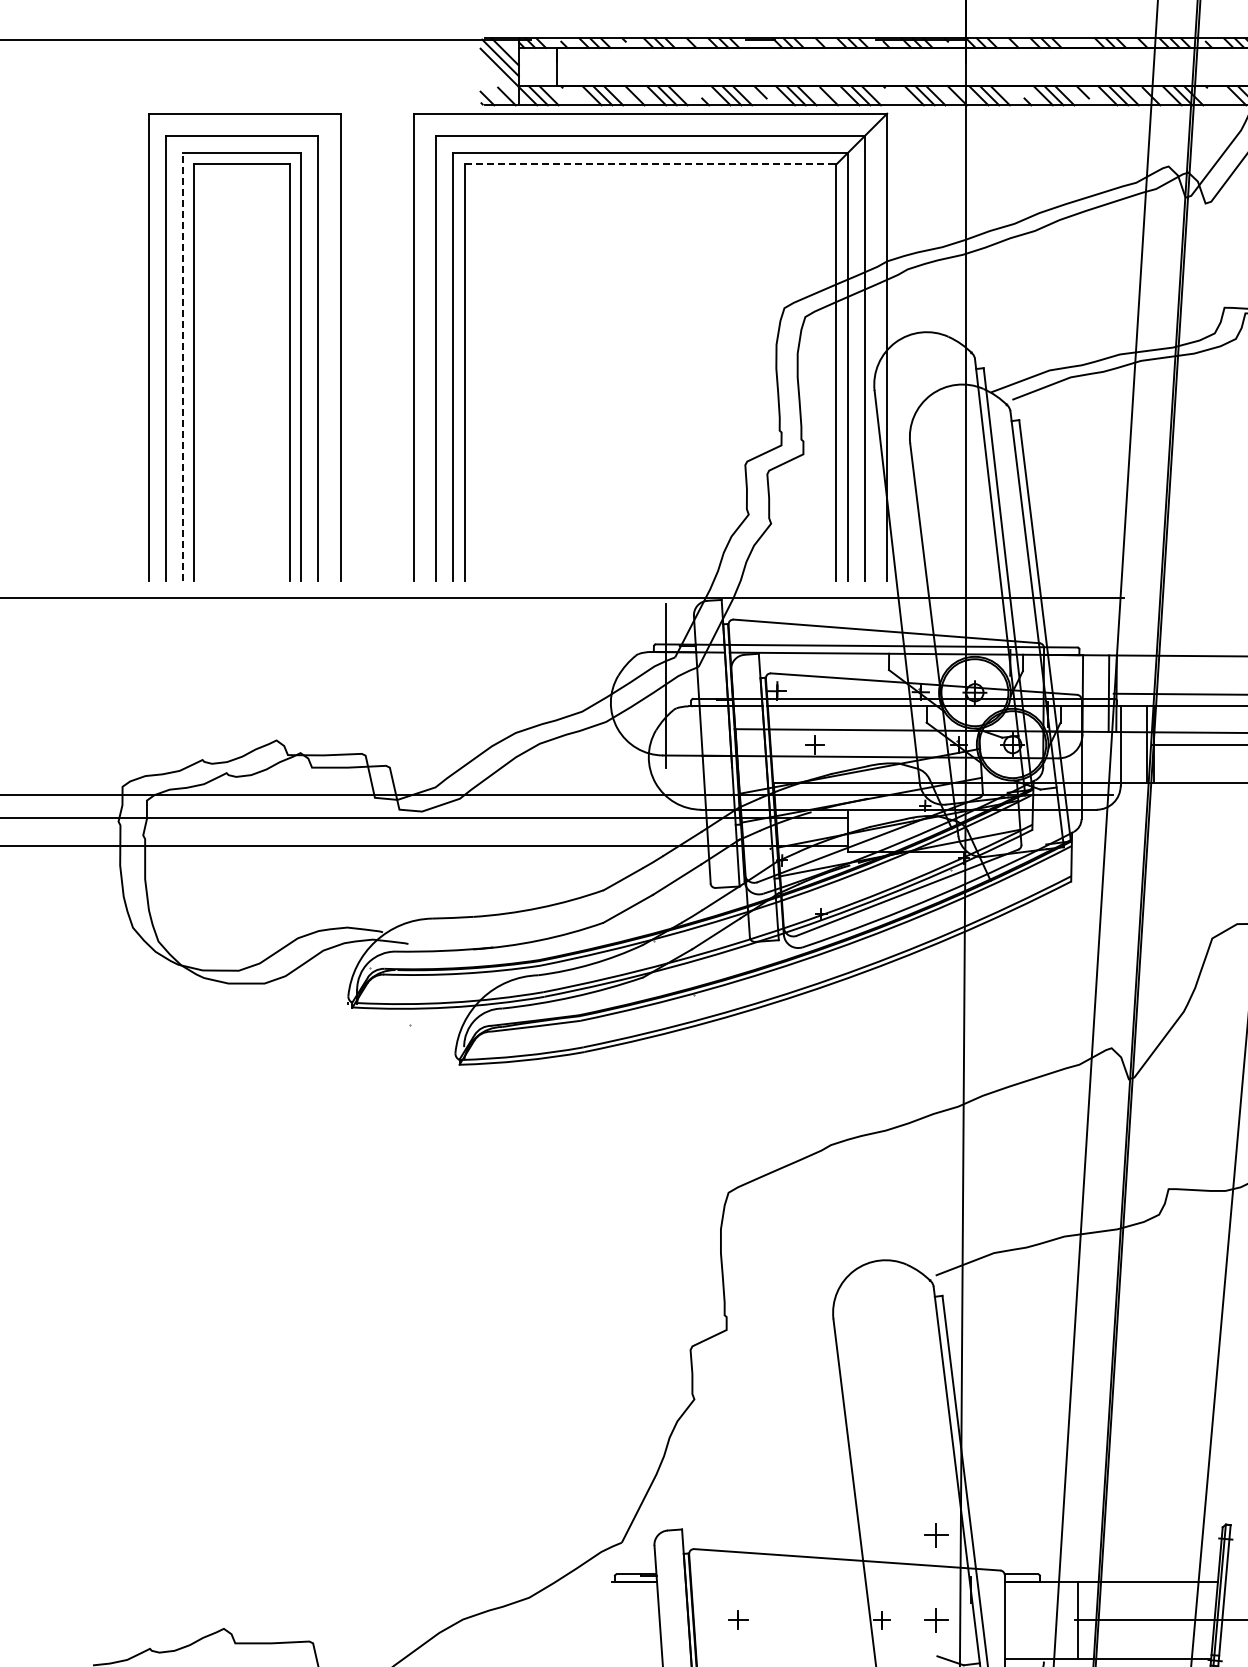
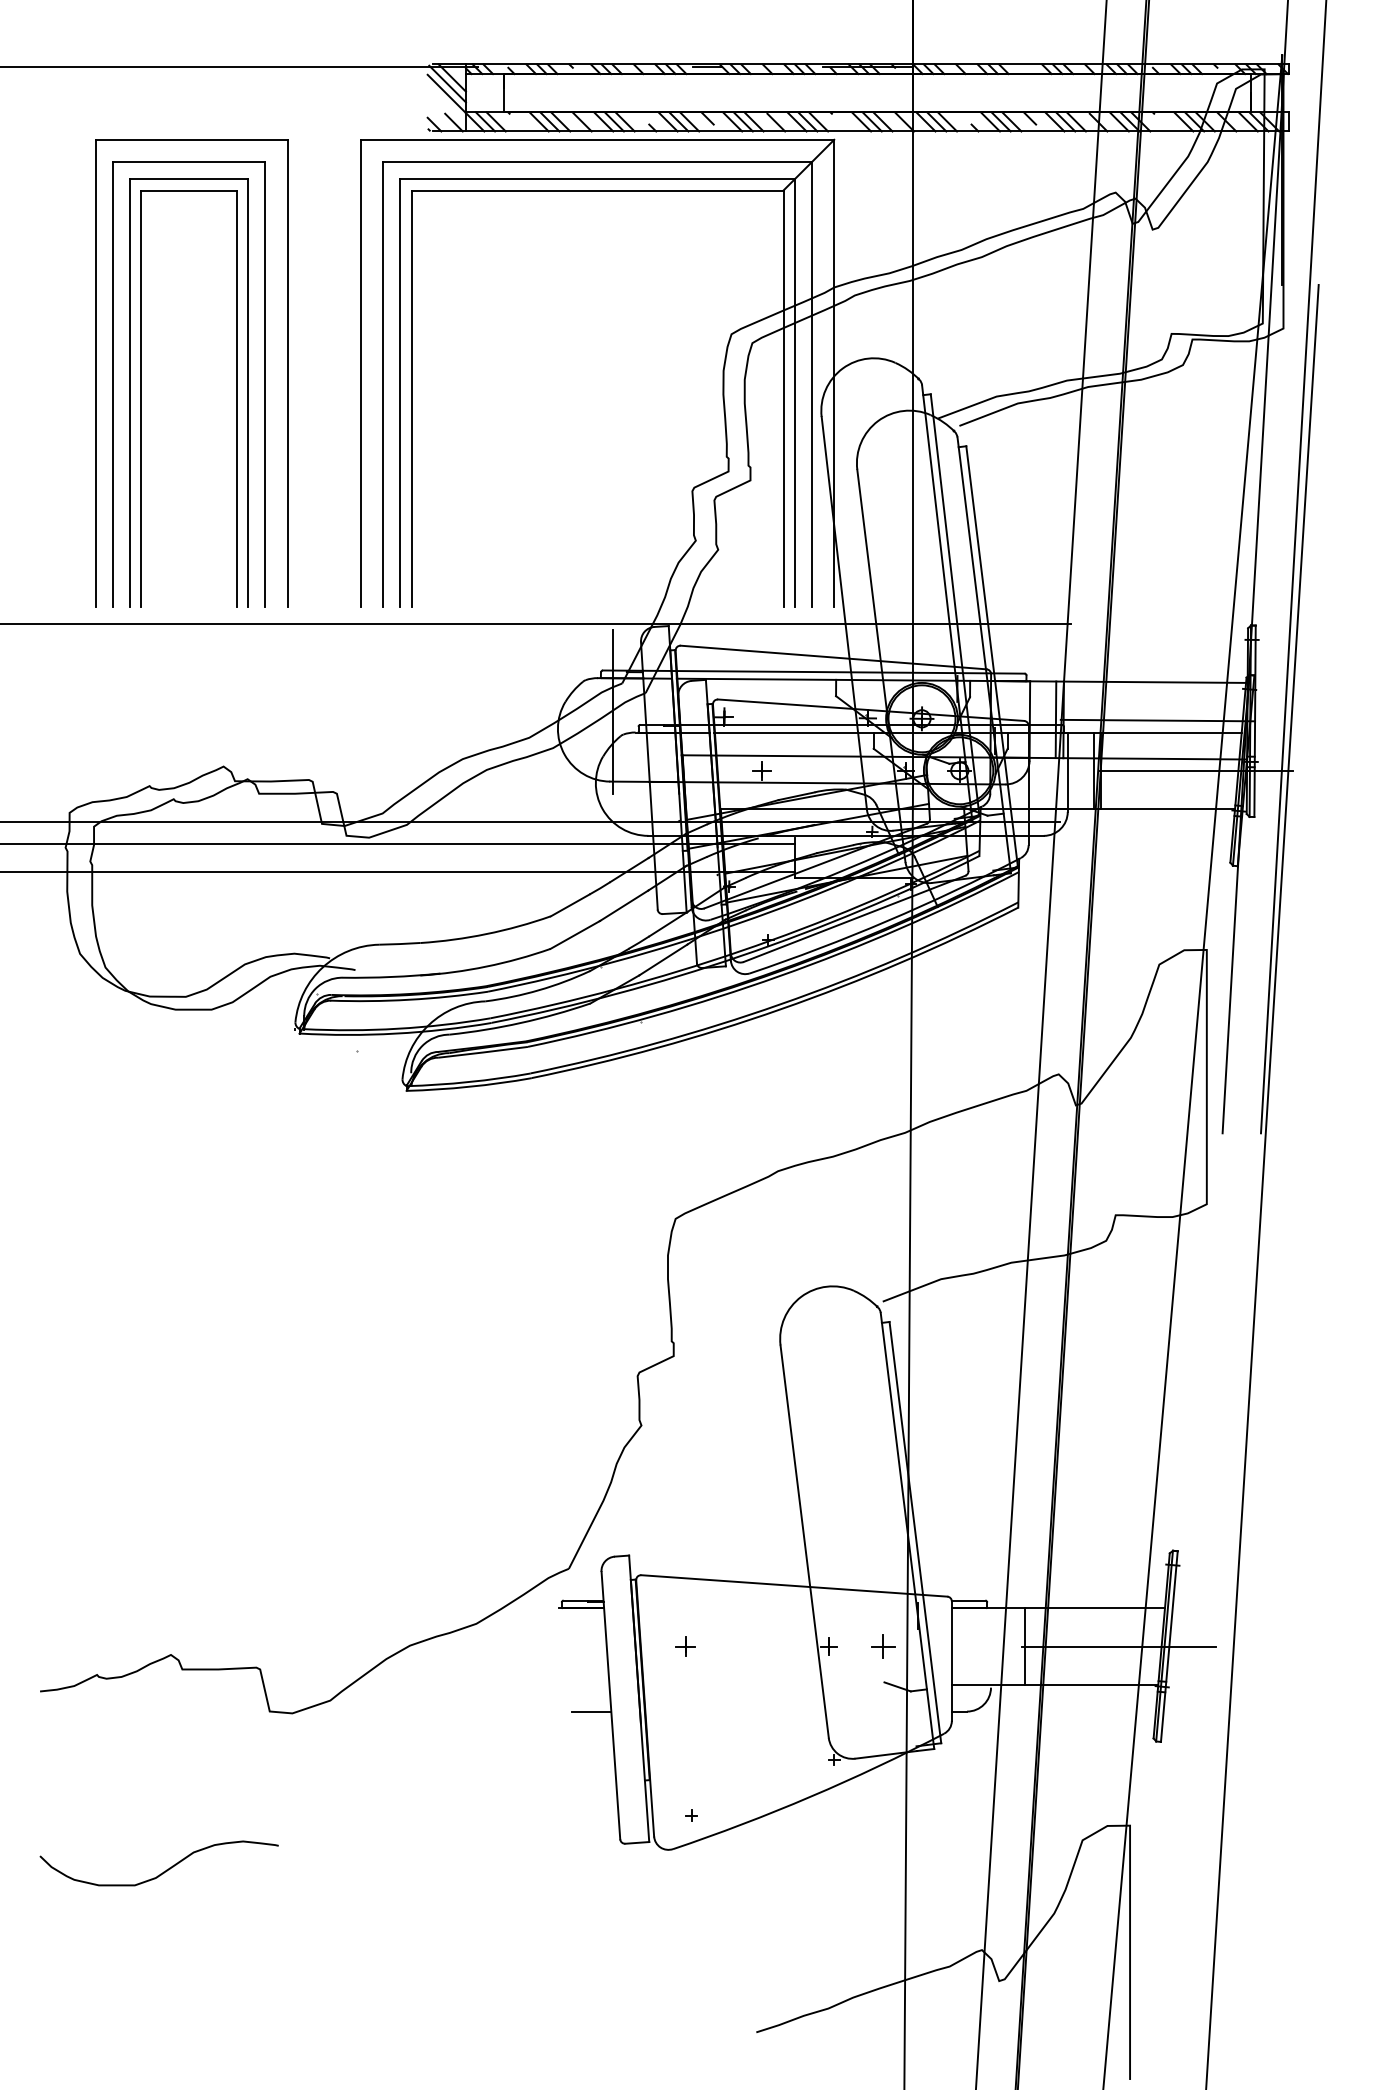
line: (650, 164) -> (597, 190), dashed -> solid
line: (182, 366) -> (129, 392), dashed -> solid
part: (936, 1535) -> (883, 1561), removed

